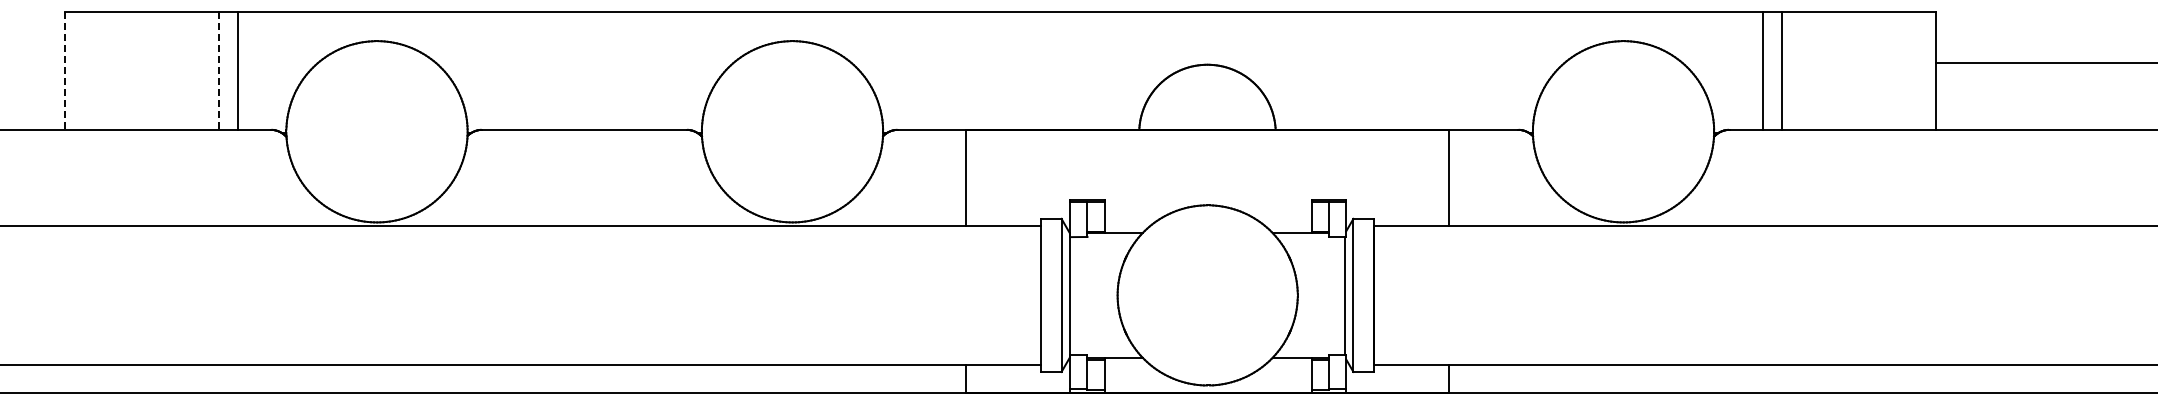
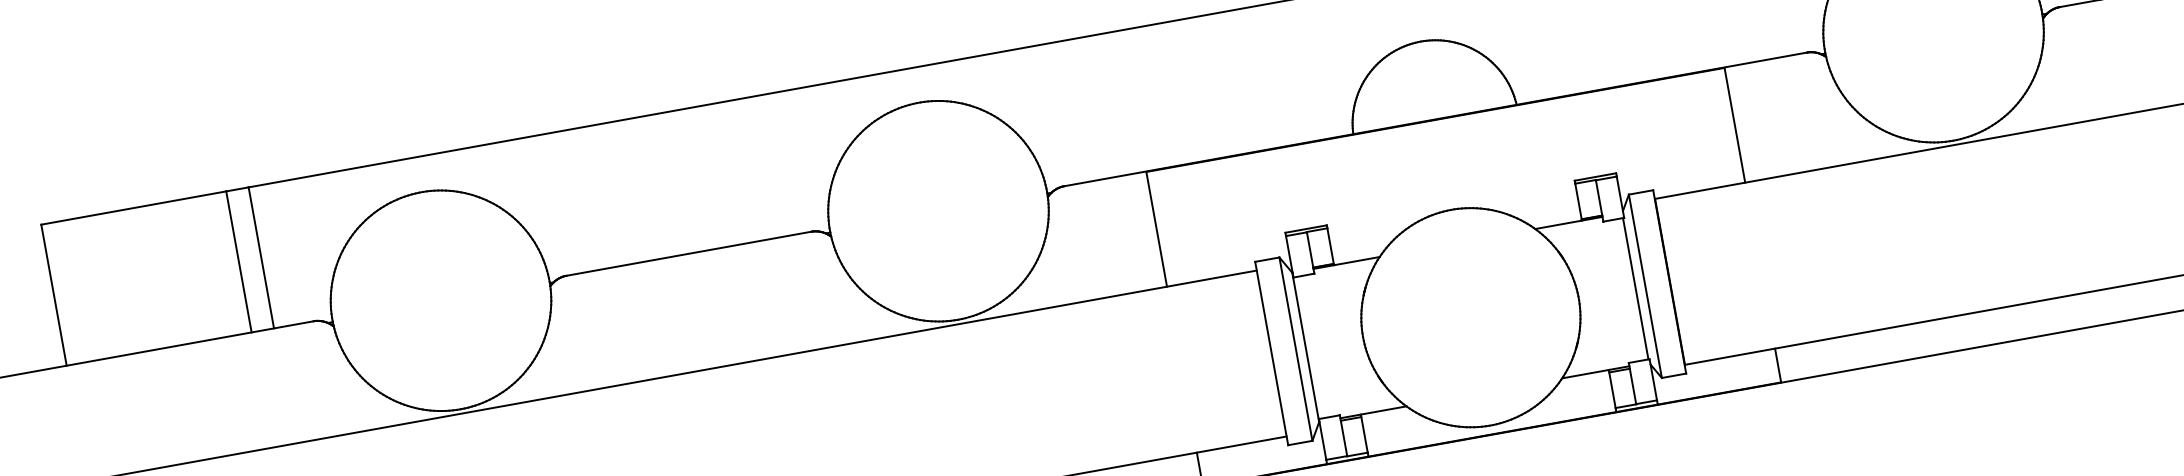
line: (64, 70) -> (53, 294), dashed -> solid
line: (219, 70) -> (239, 261), dashed -> solid

